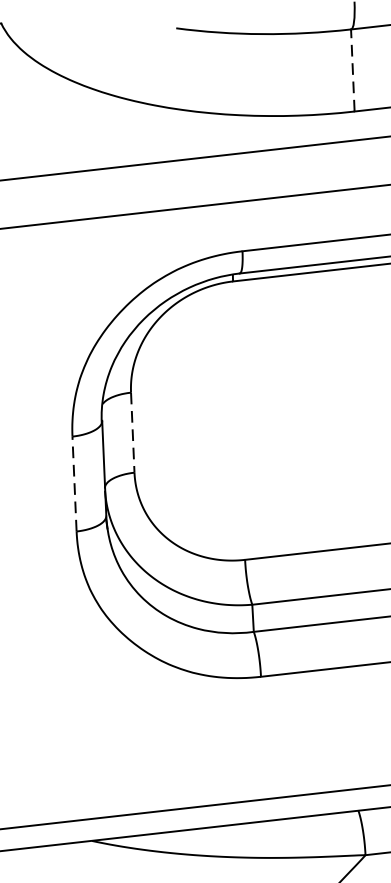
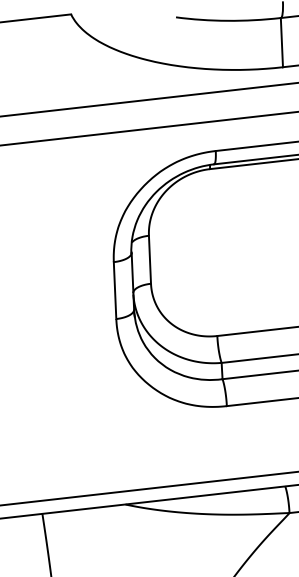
line: (352, 70) -> (281, 42), dashed -> solid
line: (133, 433) -> (150, 260), dashed -> solid
line: (75, 483) -> (115, 290), dashed -> solid

